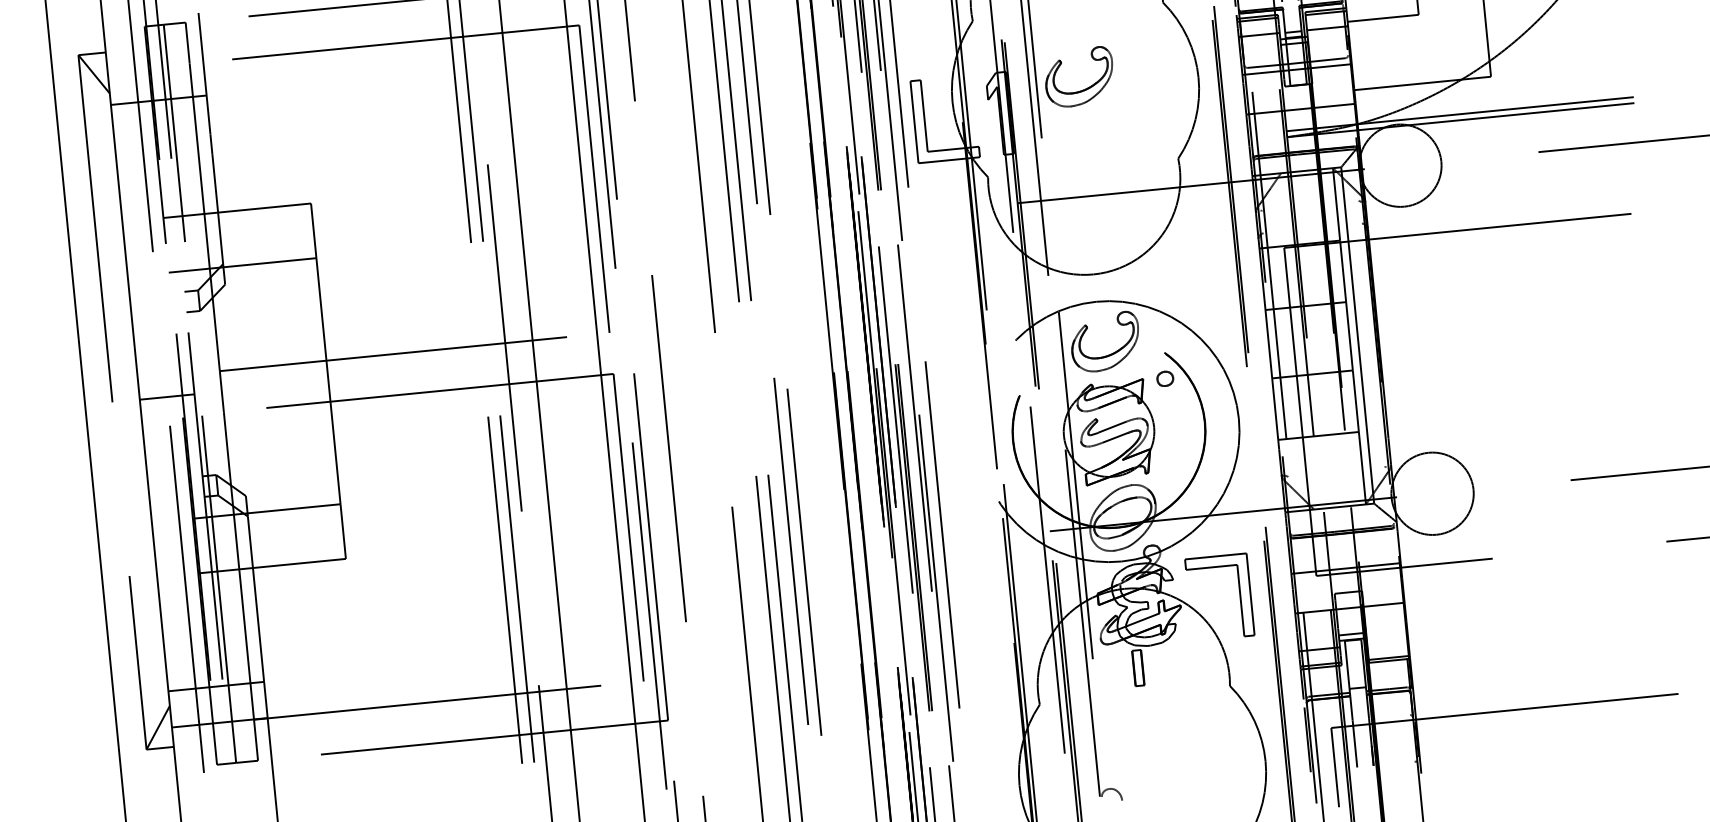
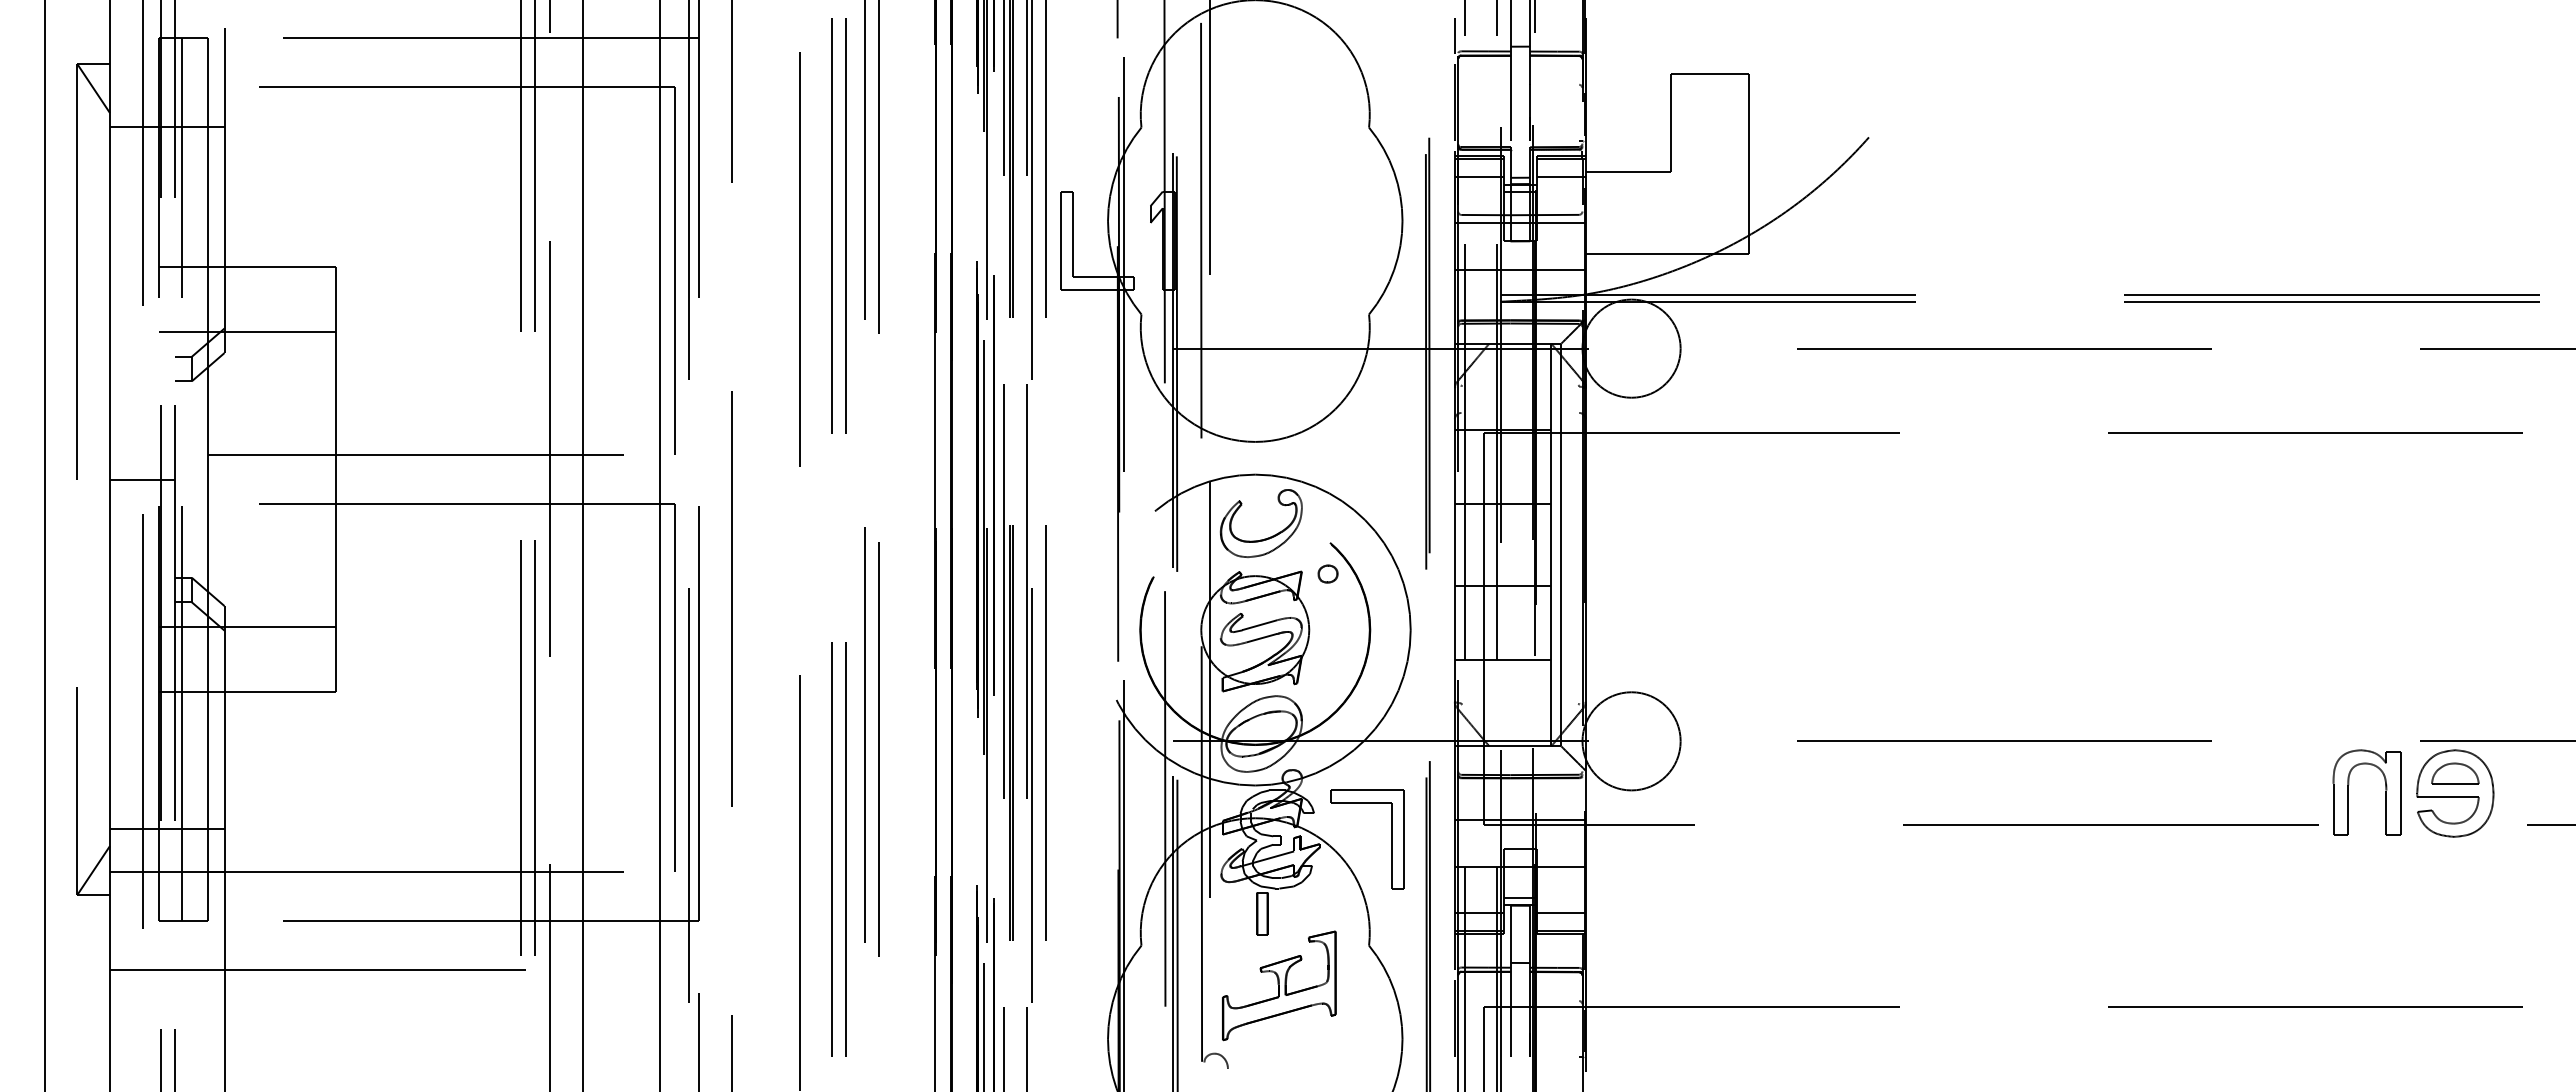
part: (1083, 89) -> (1264, 221), removed
line: (1387, 642) -> (1560, 912), added
part: (1158, 726) -> (1279, 985), added
line: (357, 792) -> (322, 970), added

